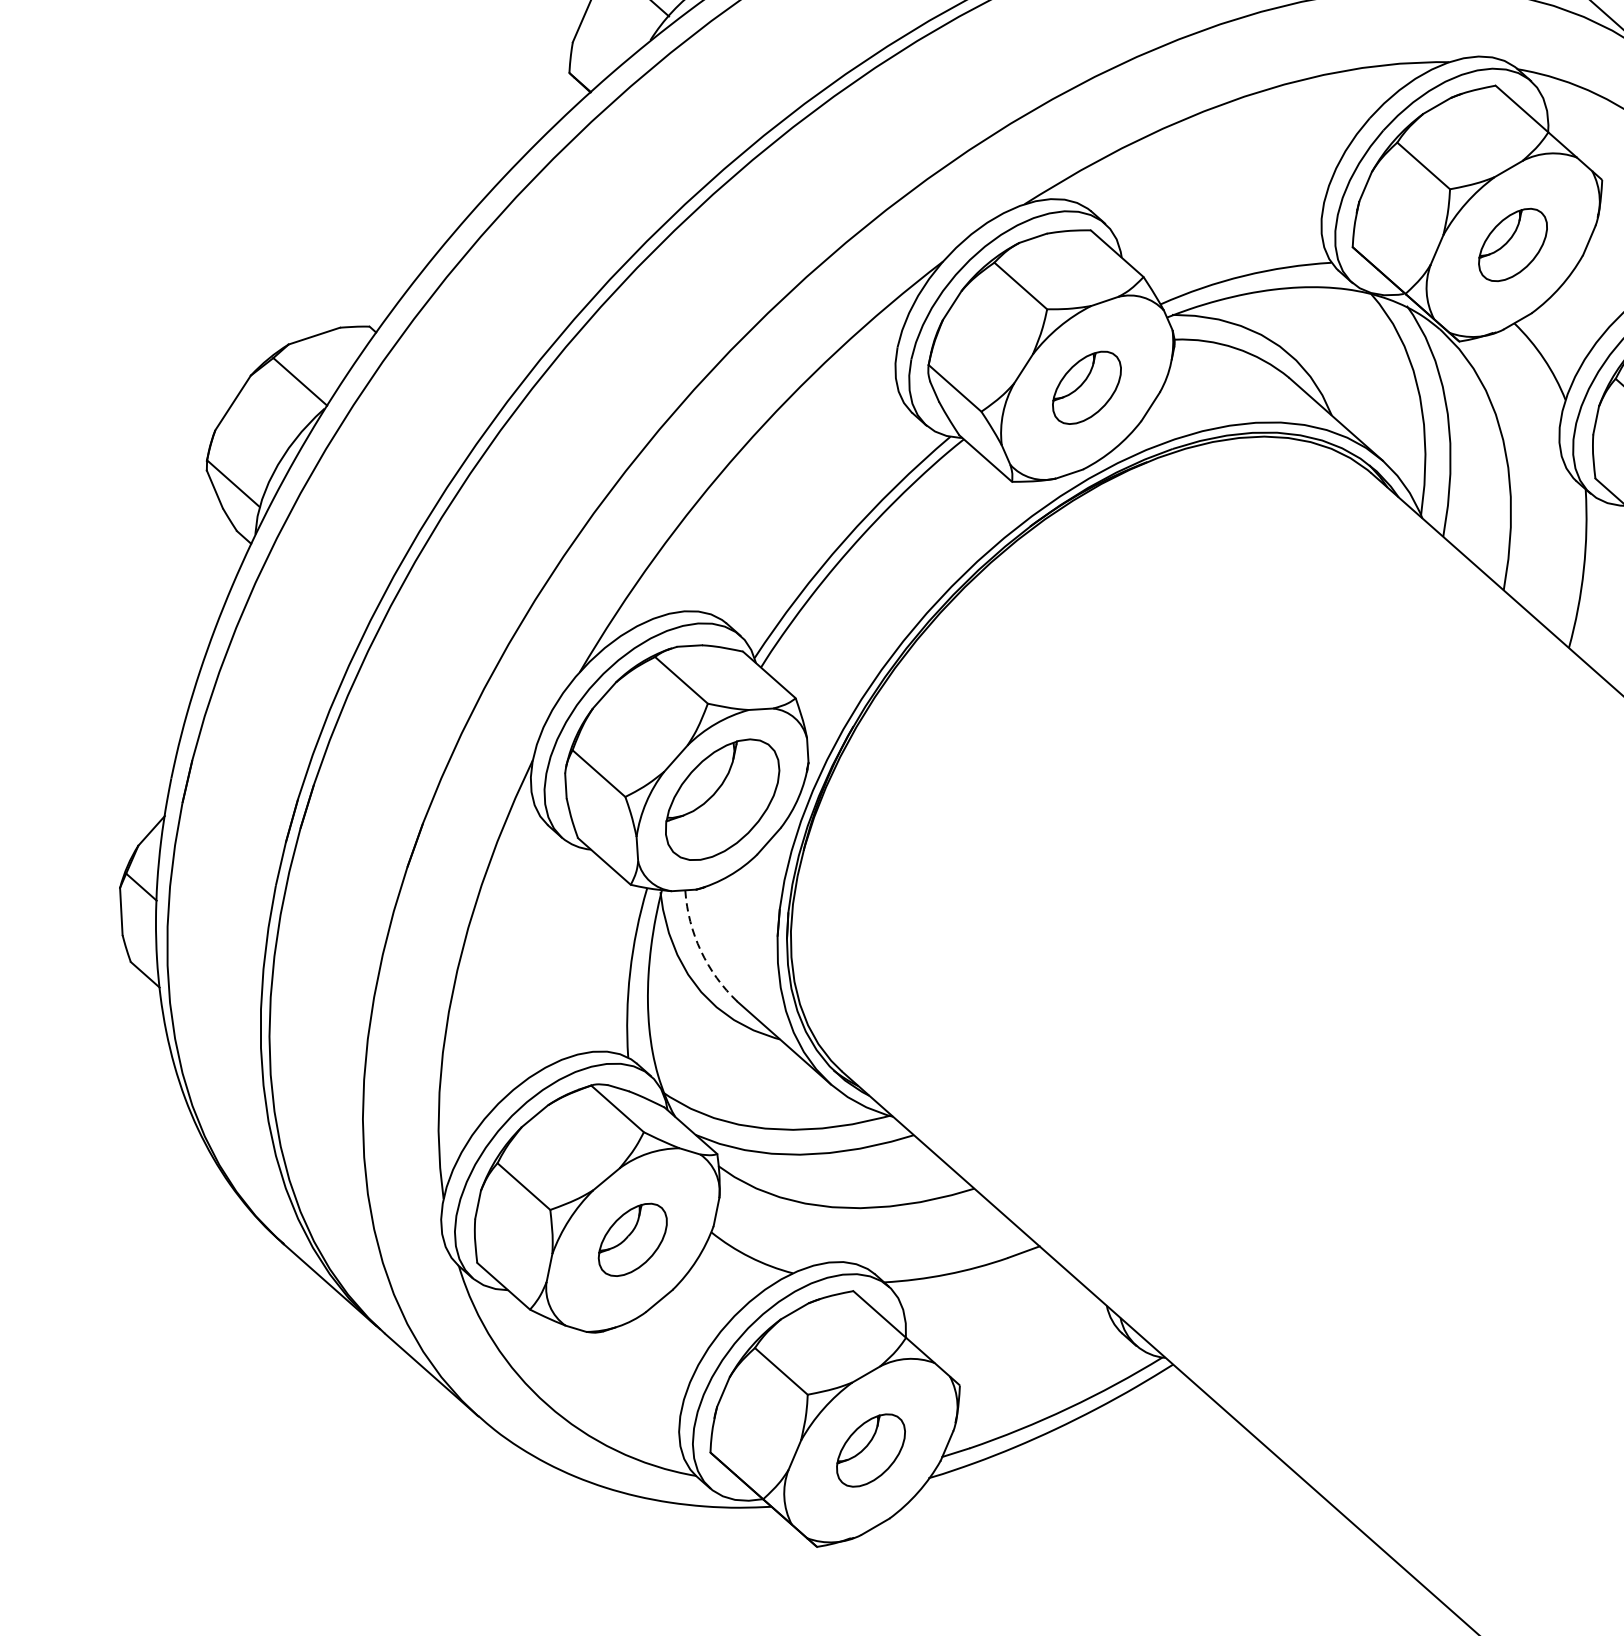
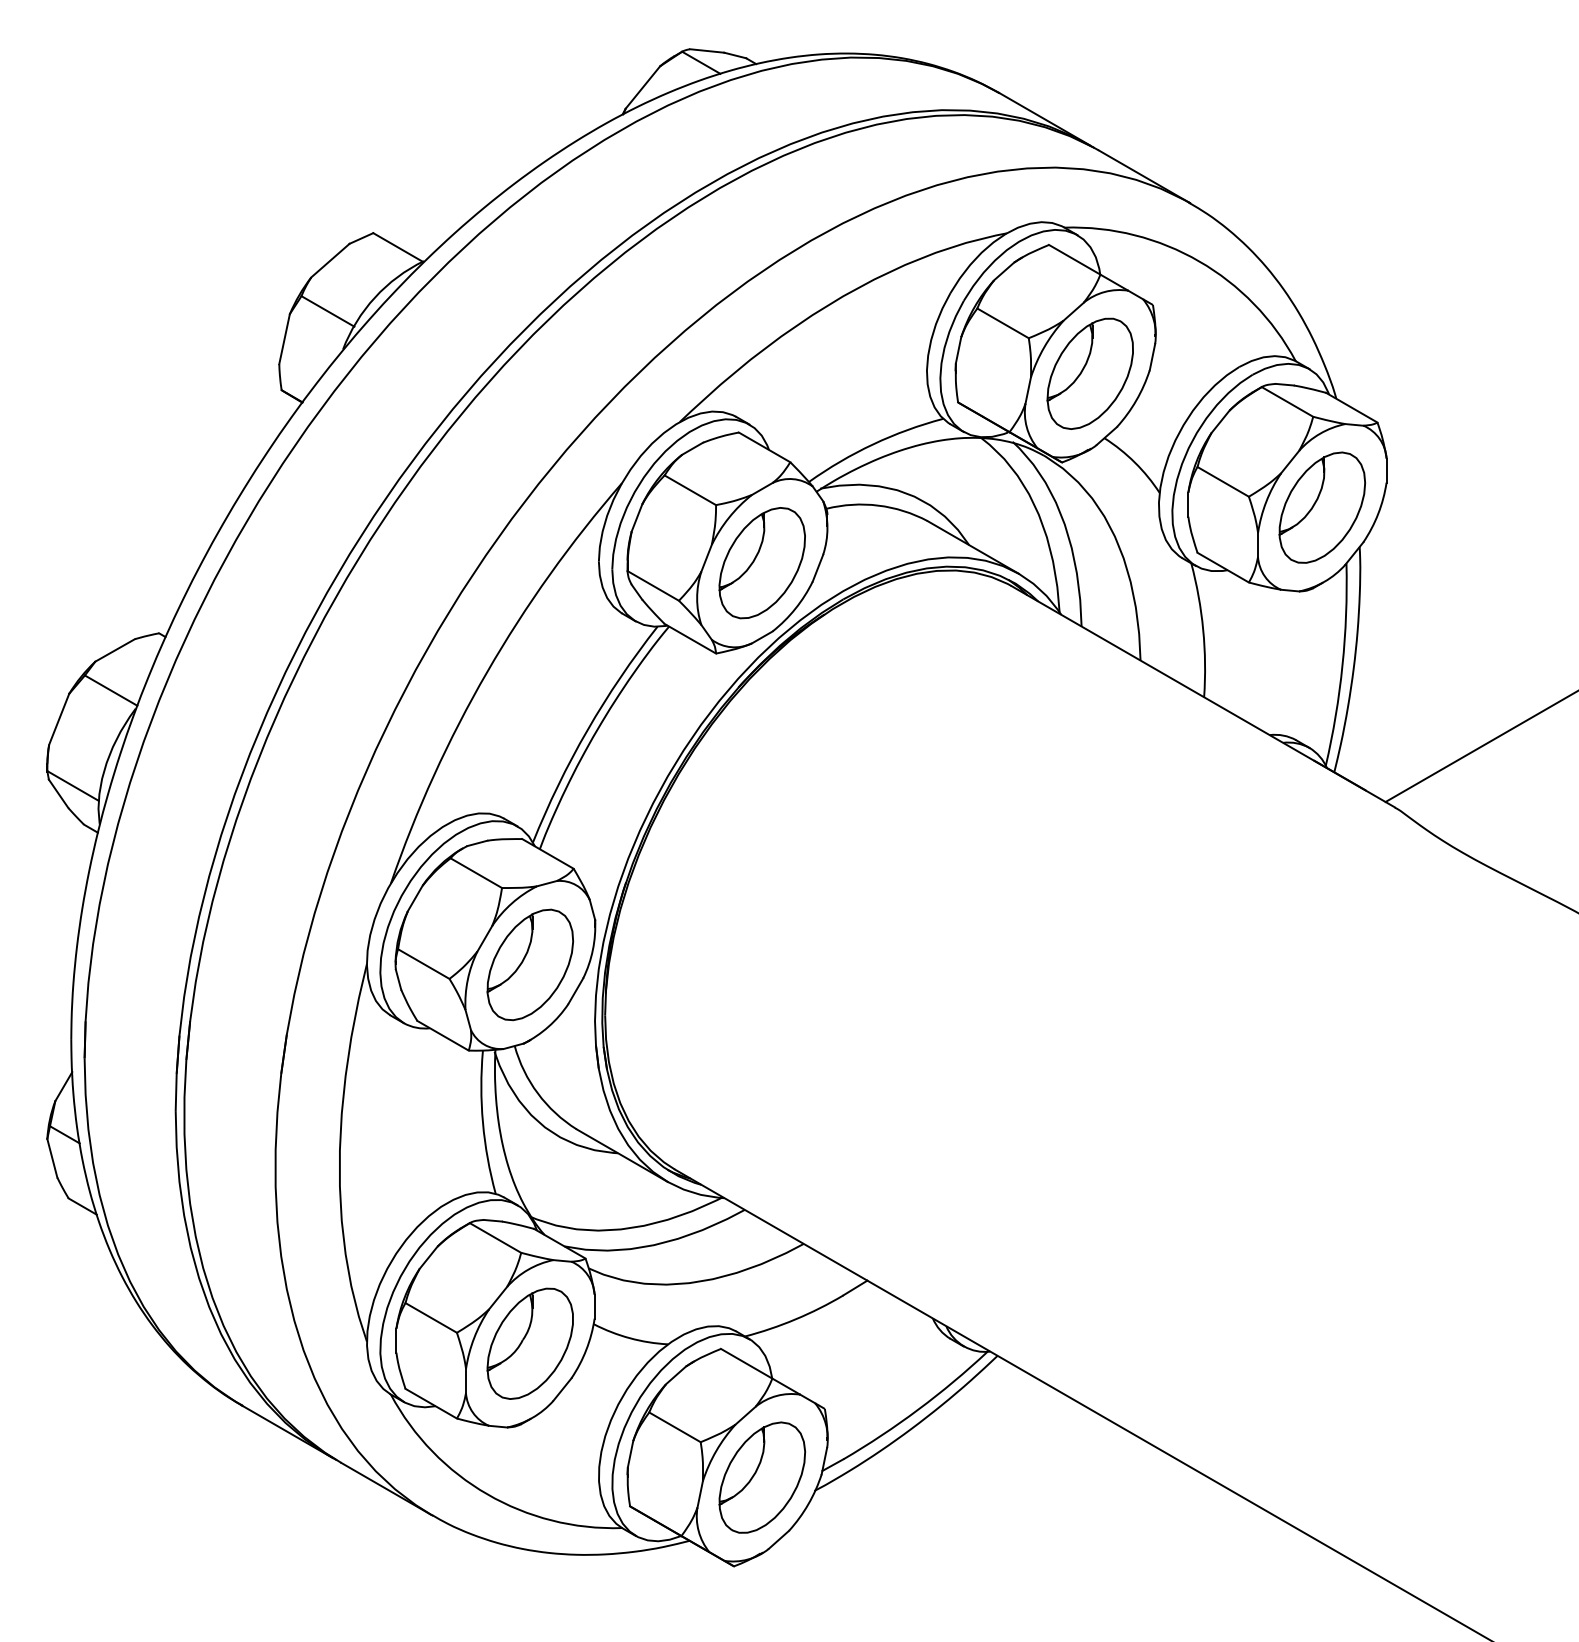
part: (1512, 244) -> (1089, 373), size x1.67
part: (1086, 387) -> (761, 563), size x1.67
arc: (700, 950) -> (537, 1093), dashed -> solid
part: (632, 1239) -> (529, 1343), size x1.67
part: (871, 1450) -> (762, 1477), size x1.67

